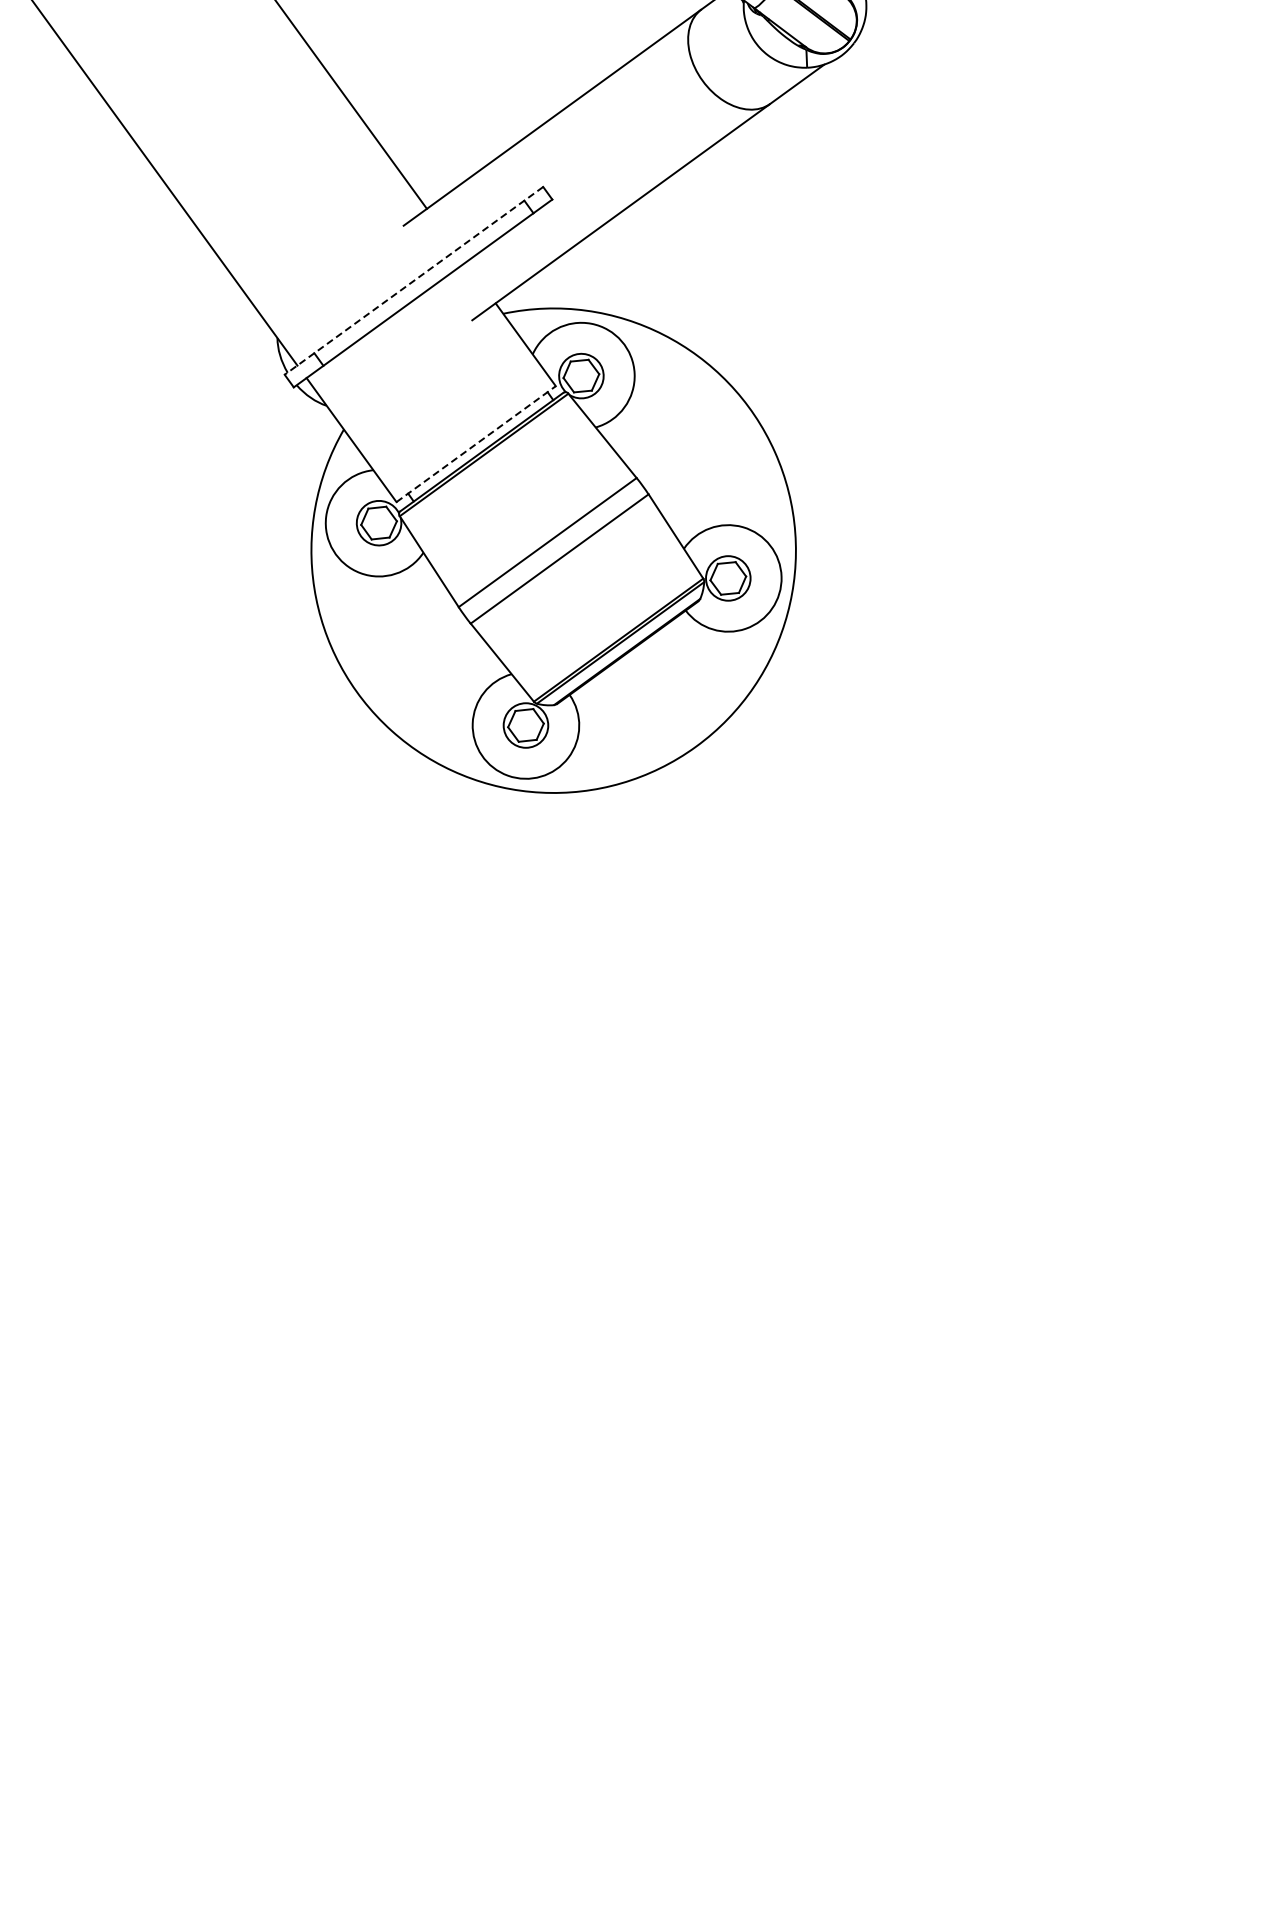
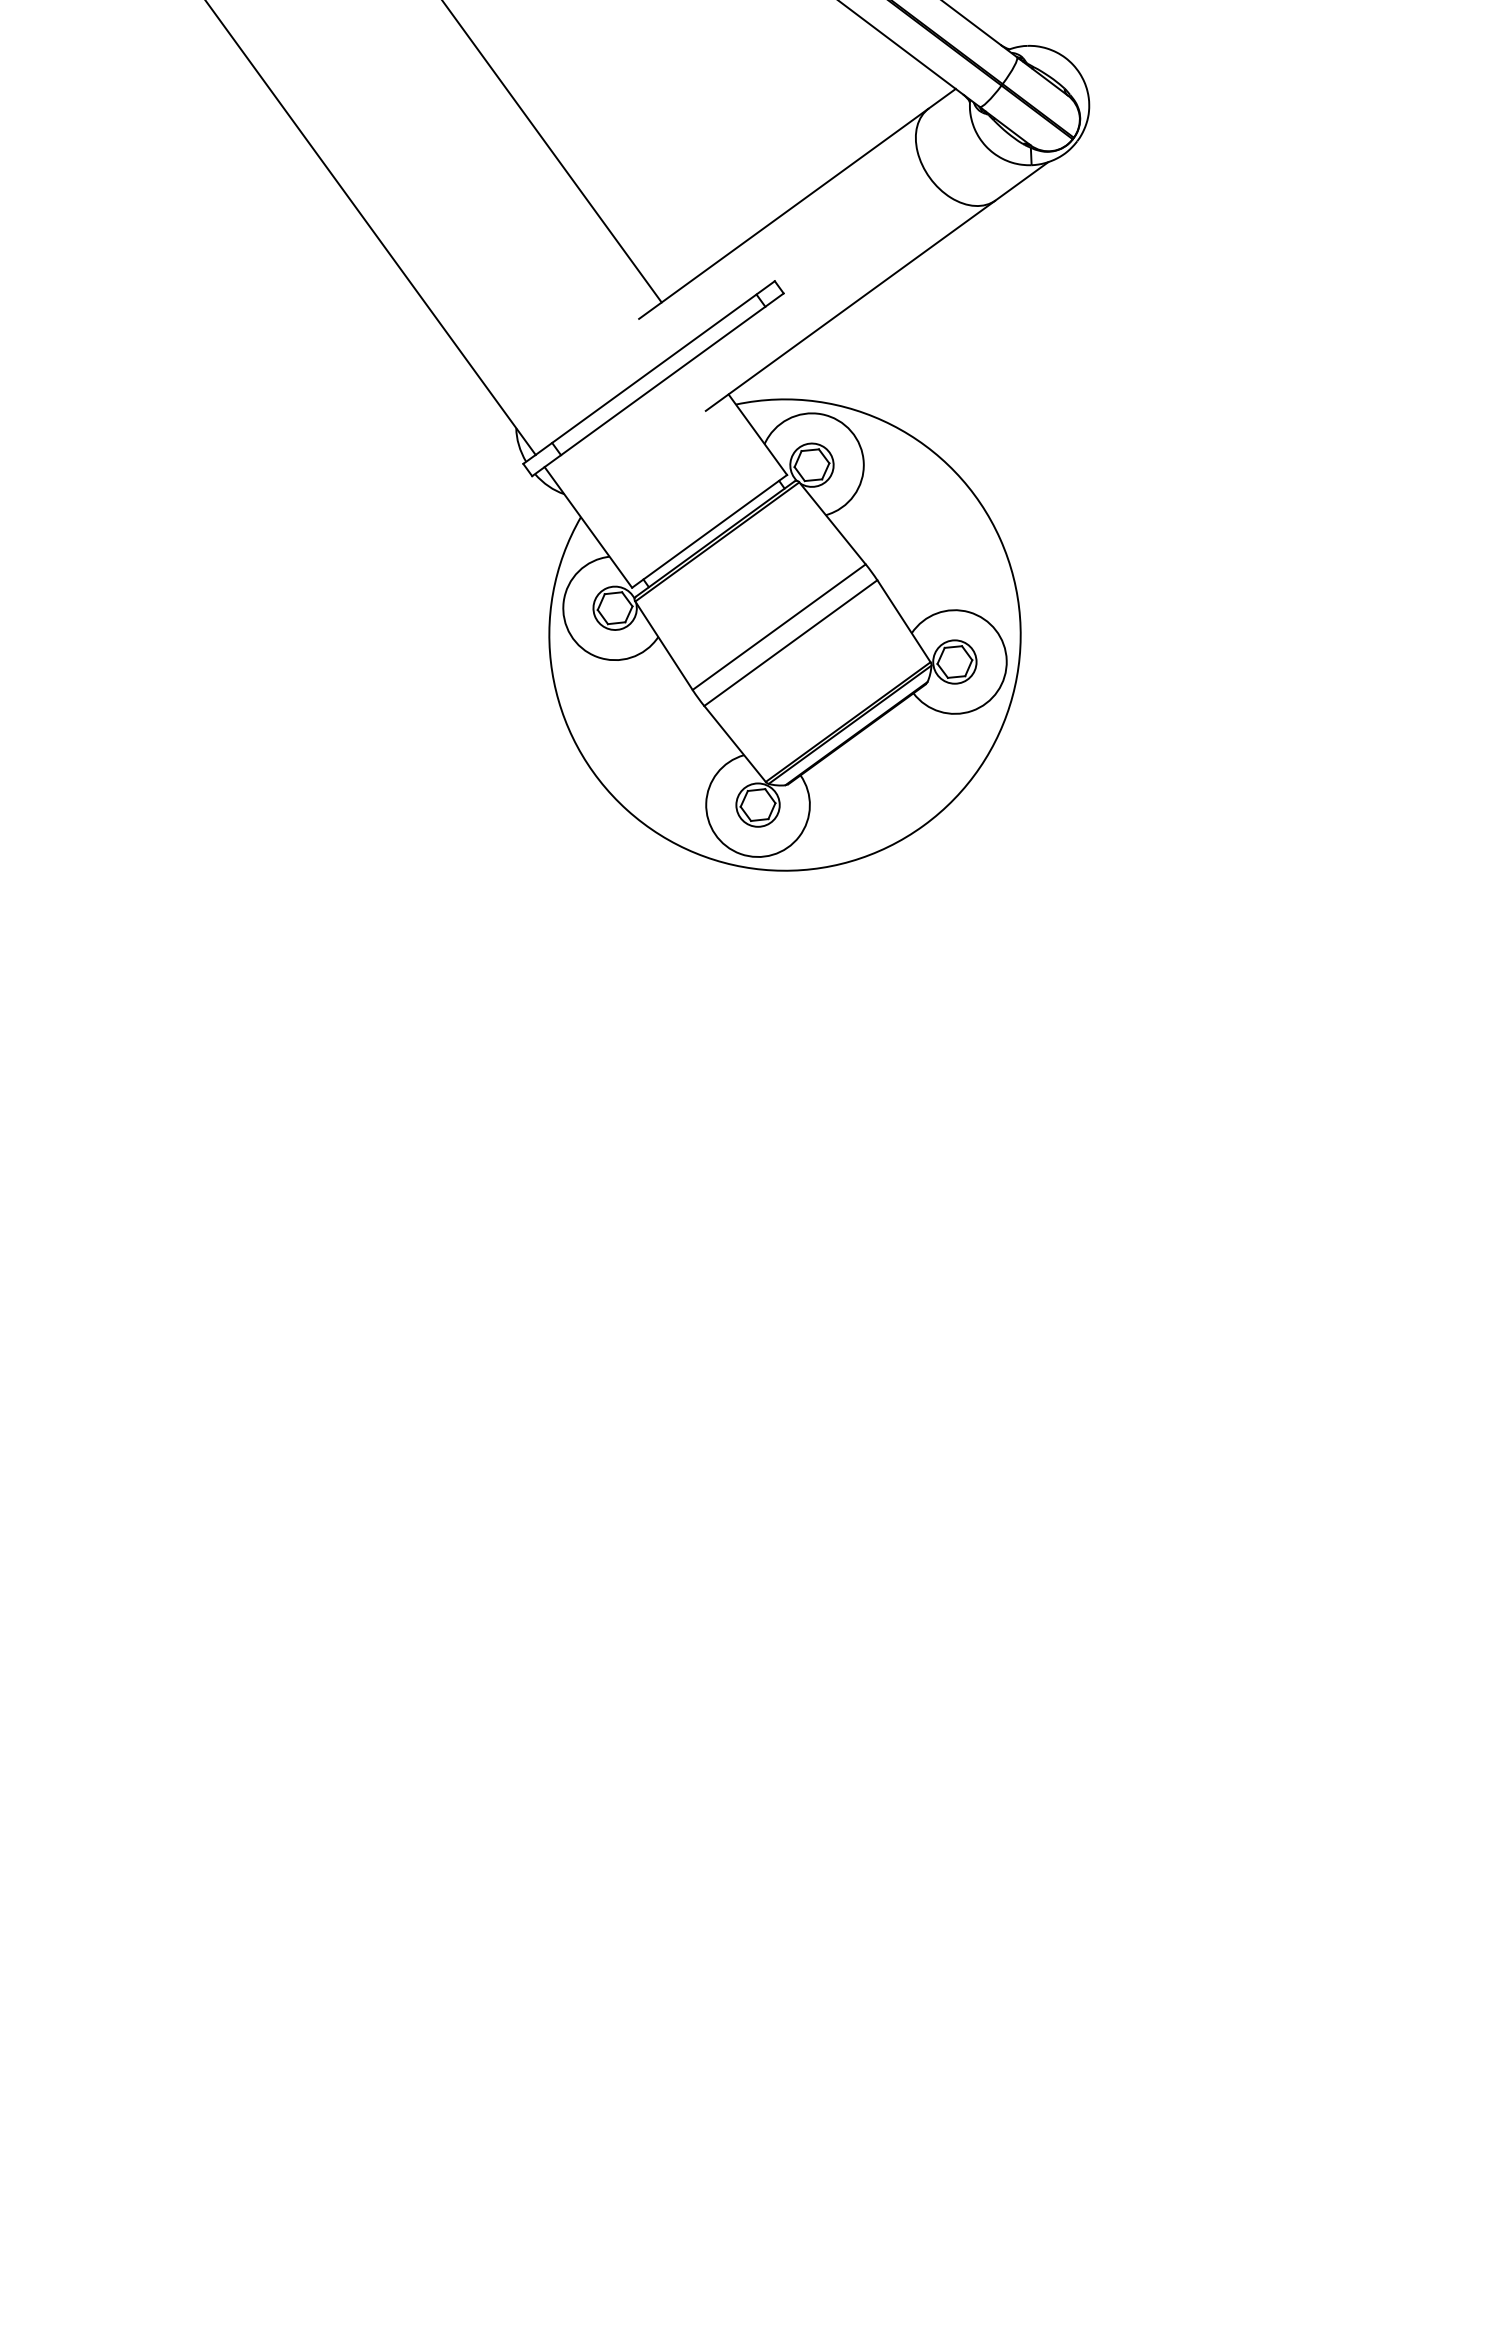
line: (413, 280) -> (648, 372), dashed -> solid
line: (476, 444) -> (709, 531), dashed -> solid

